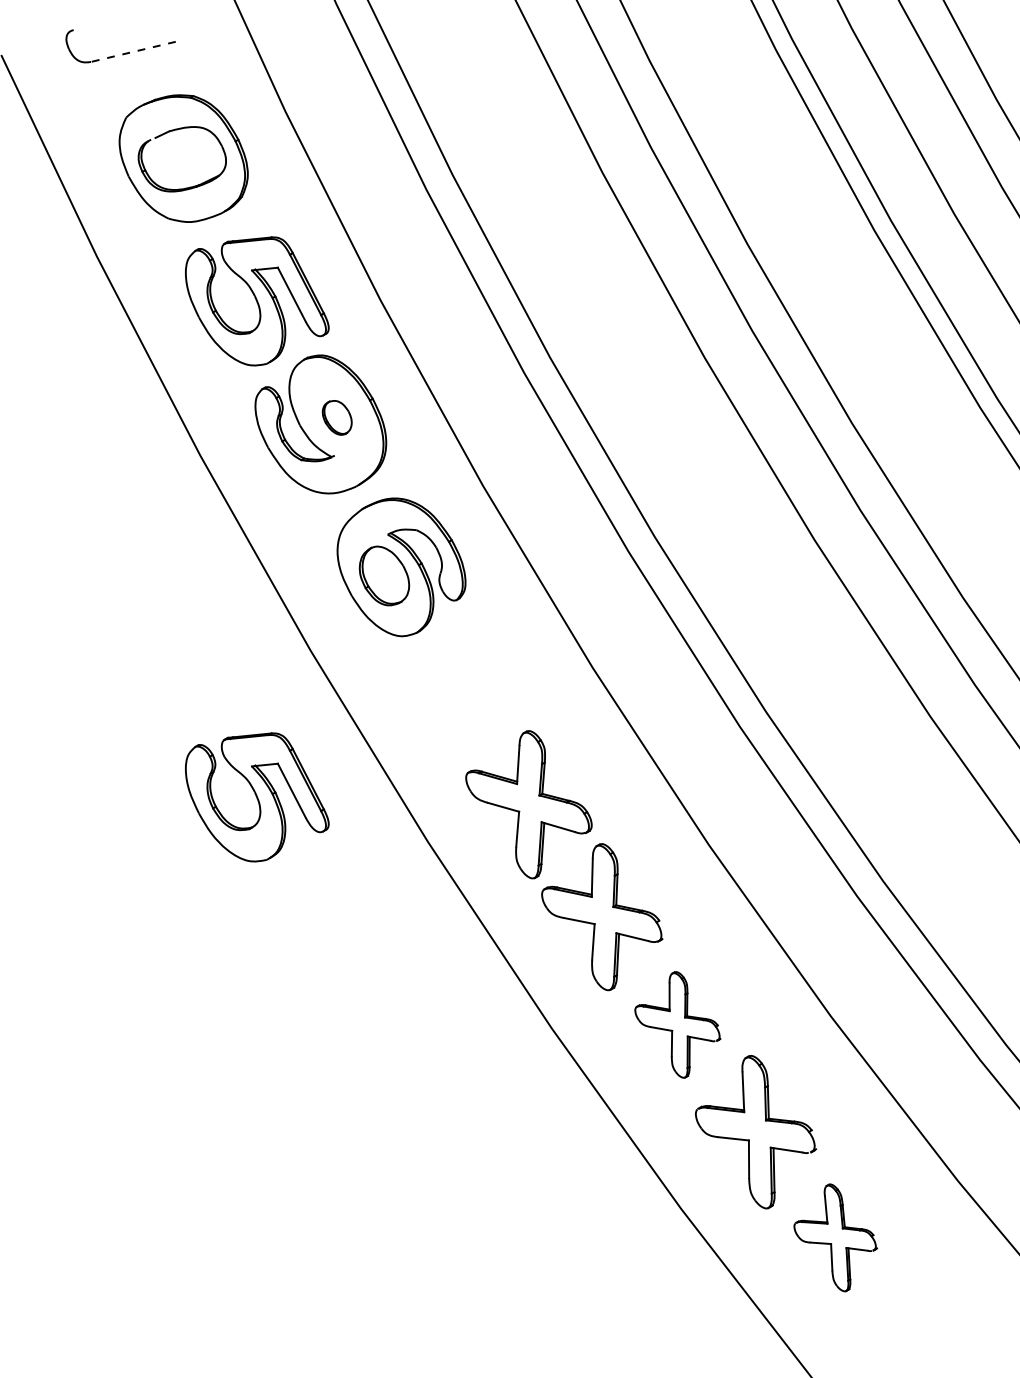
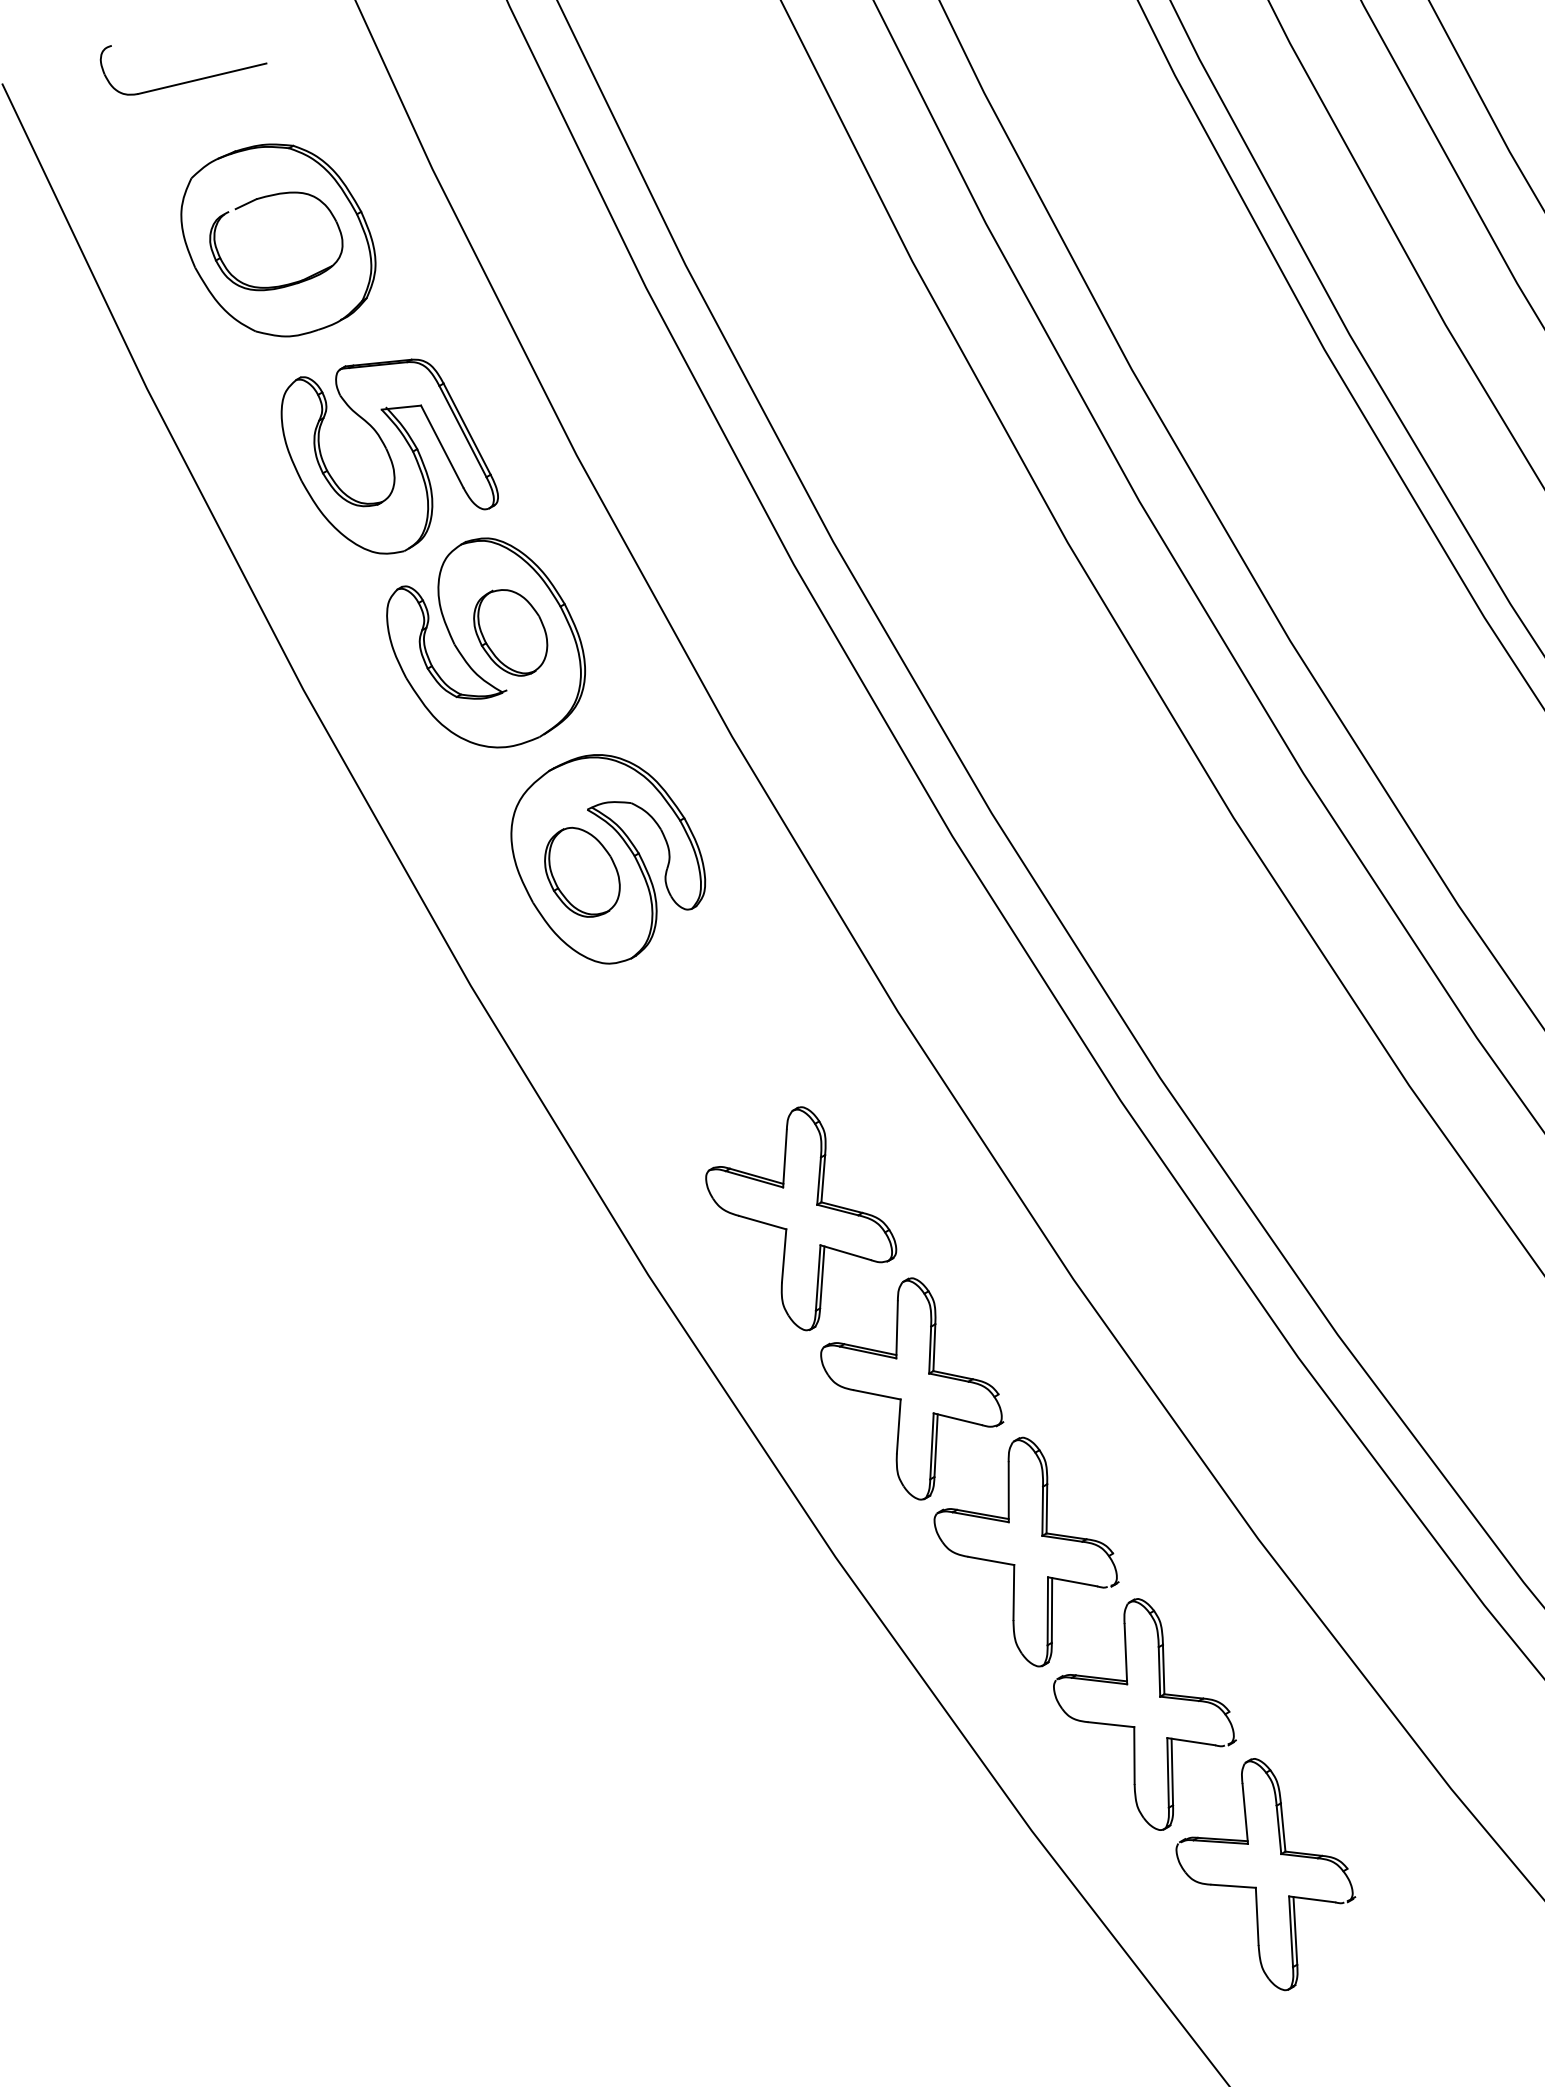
line: (132, 51) -> (200, 78), dashed -> solid
part: (337, 417) -> (511, 632), size x1.67
part: (257, 797) -> (390, 1207), removed
part: (677, 1024) -> (1026, 1551), size x1.43
part: (835, 1237) -> (1265, 1874), size x1.43

